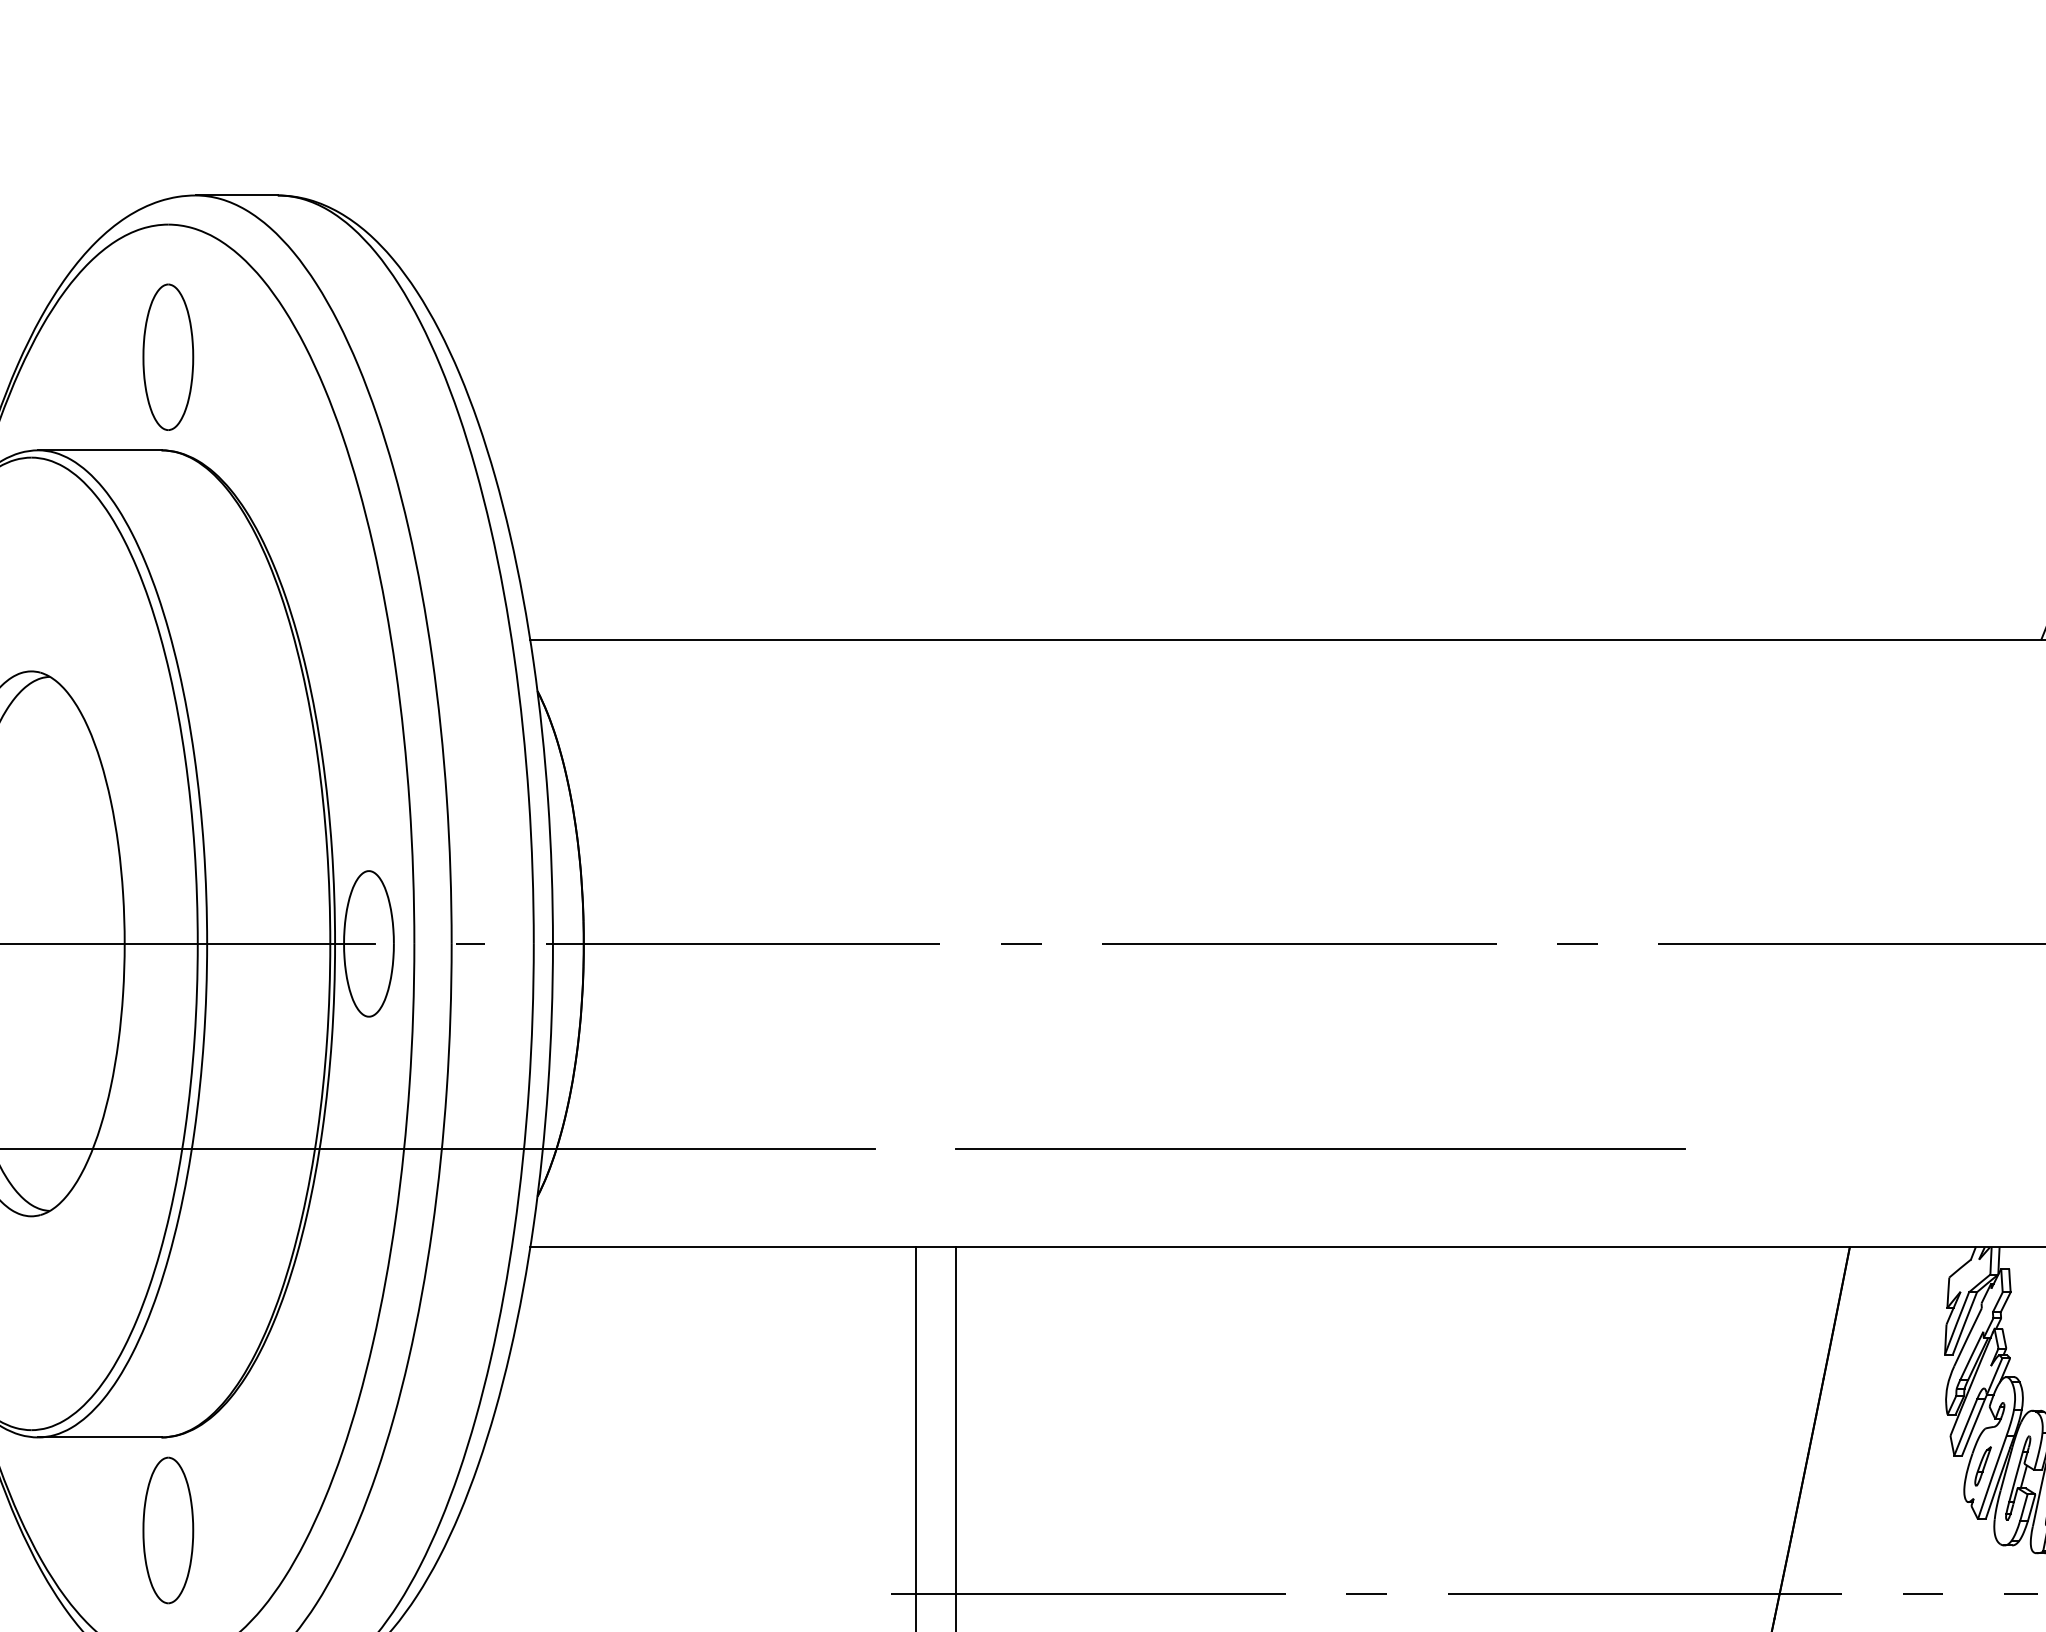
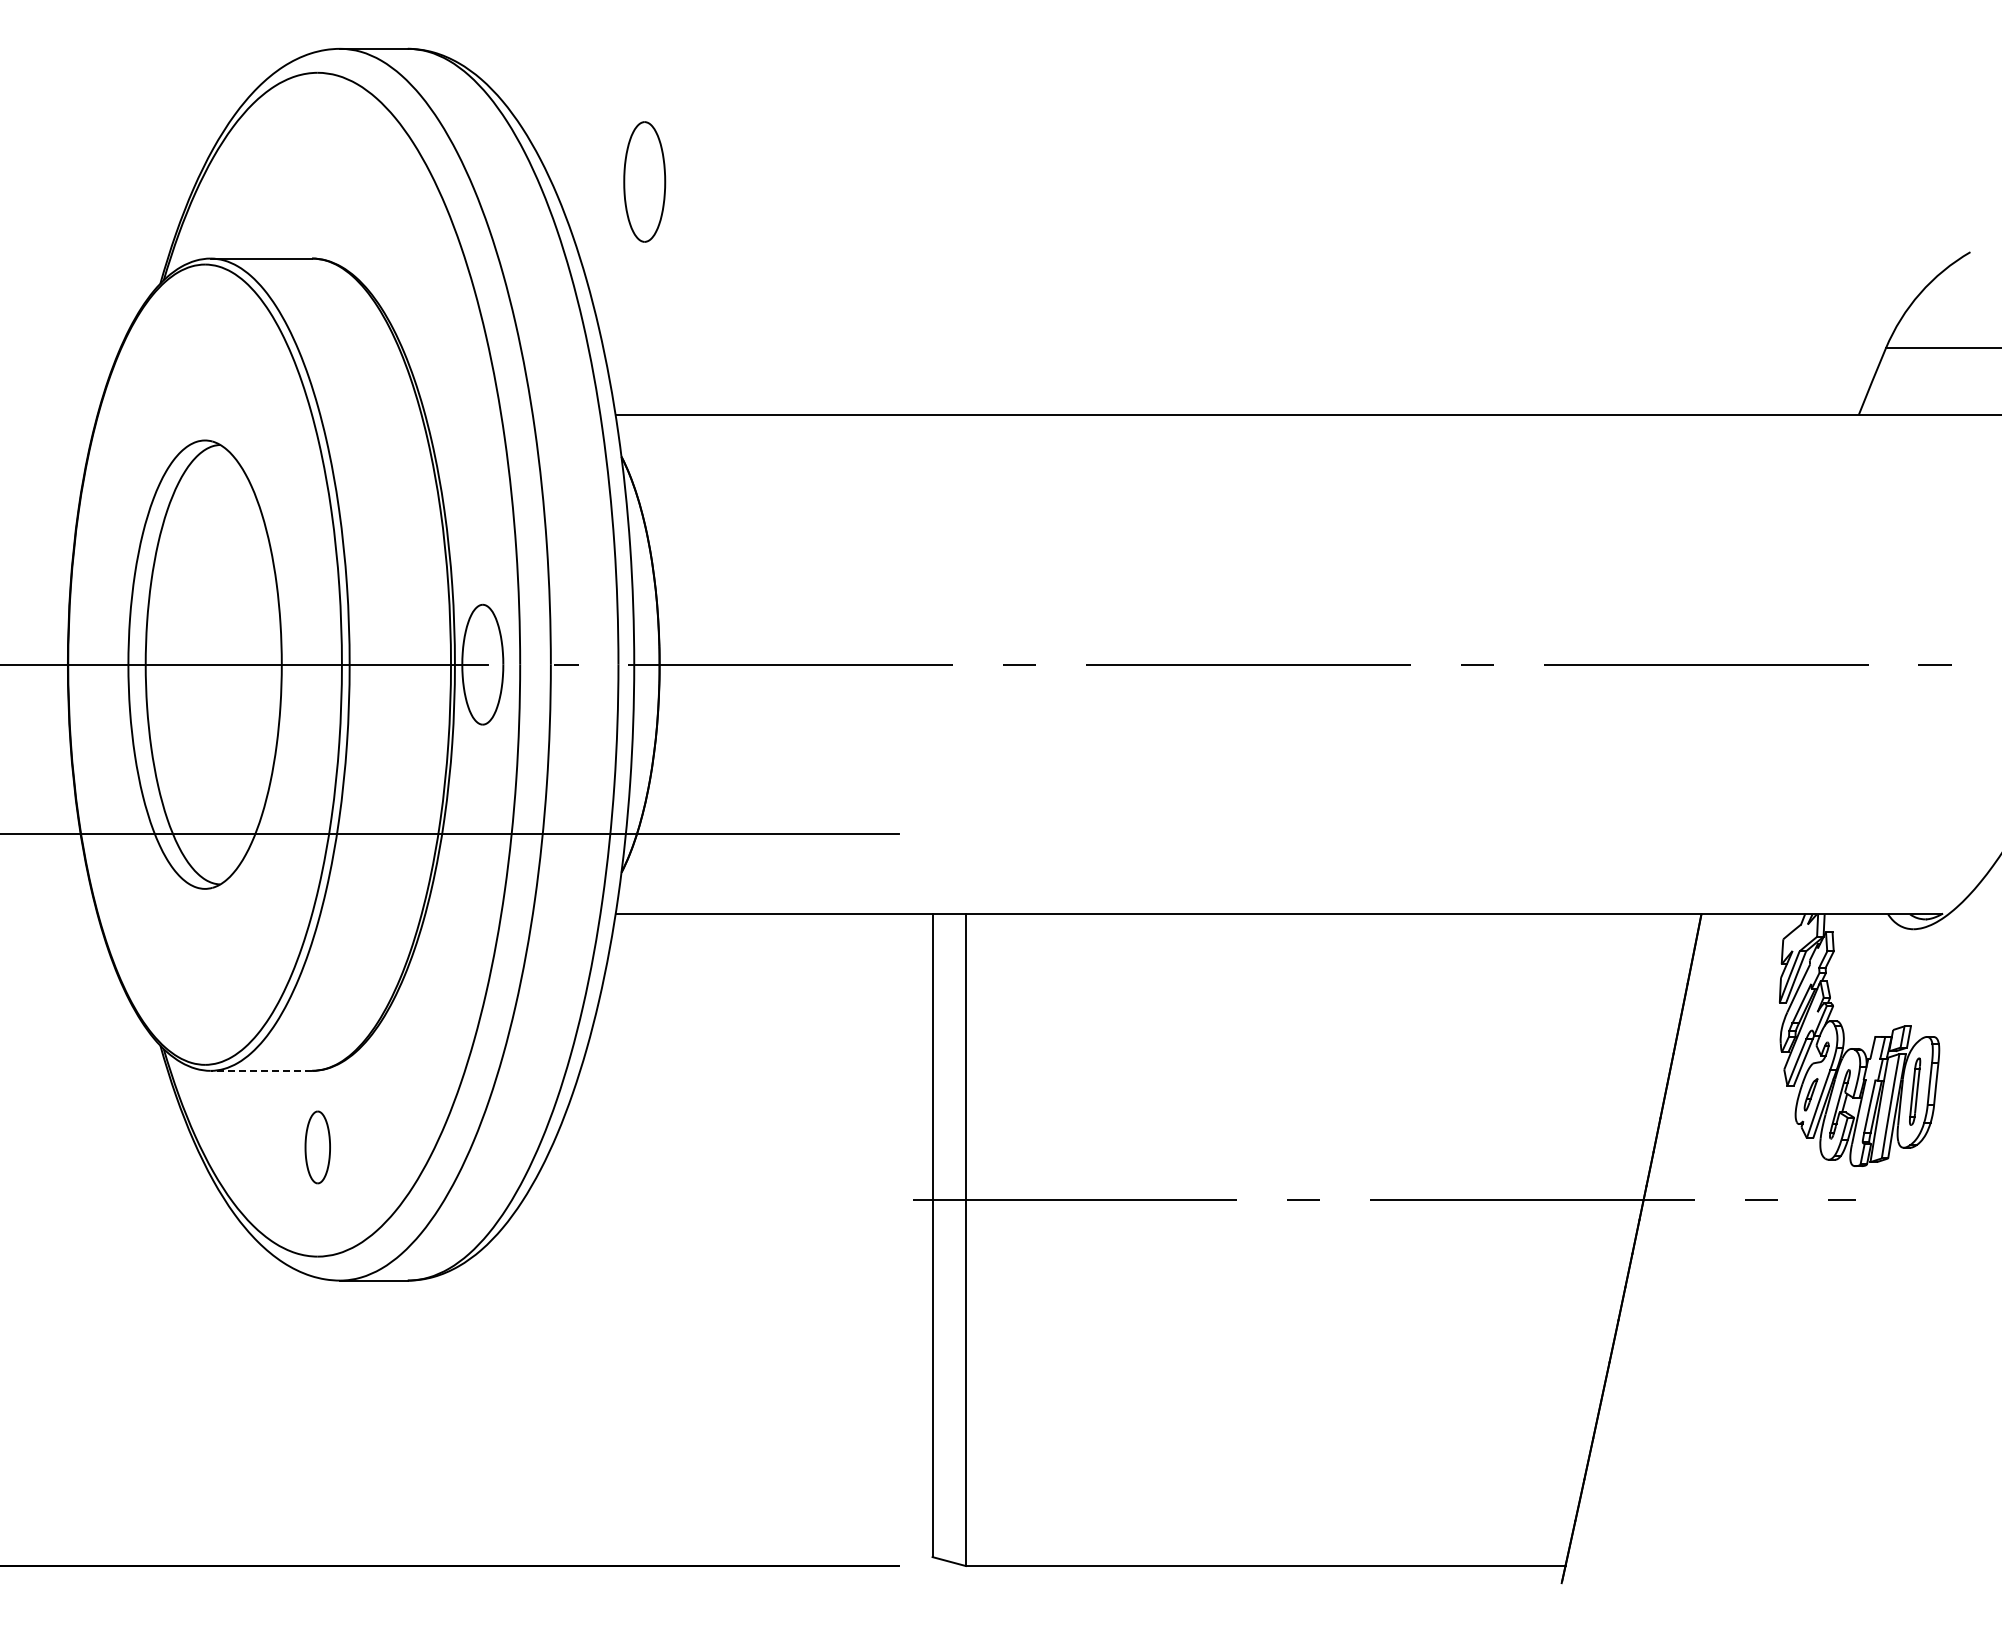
part: (168, 356) -> (644, 181), moved
line: (1320, 1149) -> (1265, 833), removed
line: (100, 1437) -> (261, 1070), solid -> dashed
part: (168, 1530) -> (317, 1147), size x0.6

